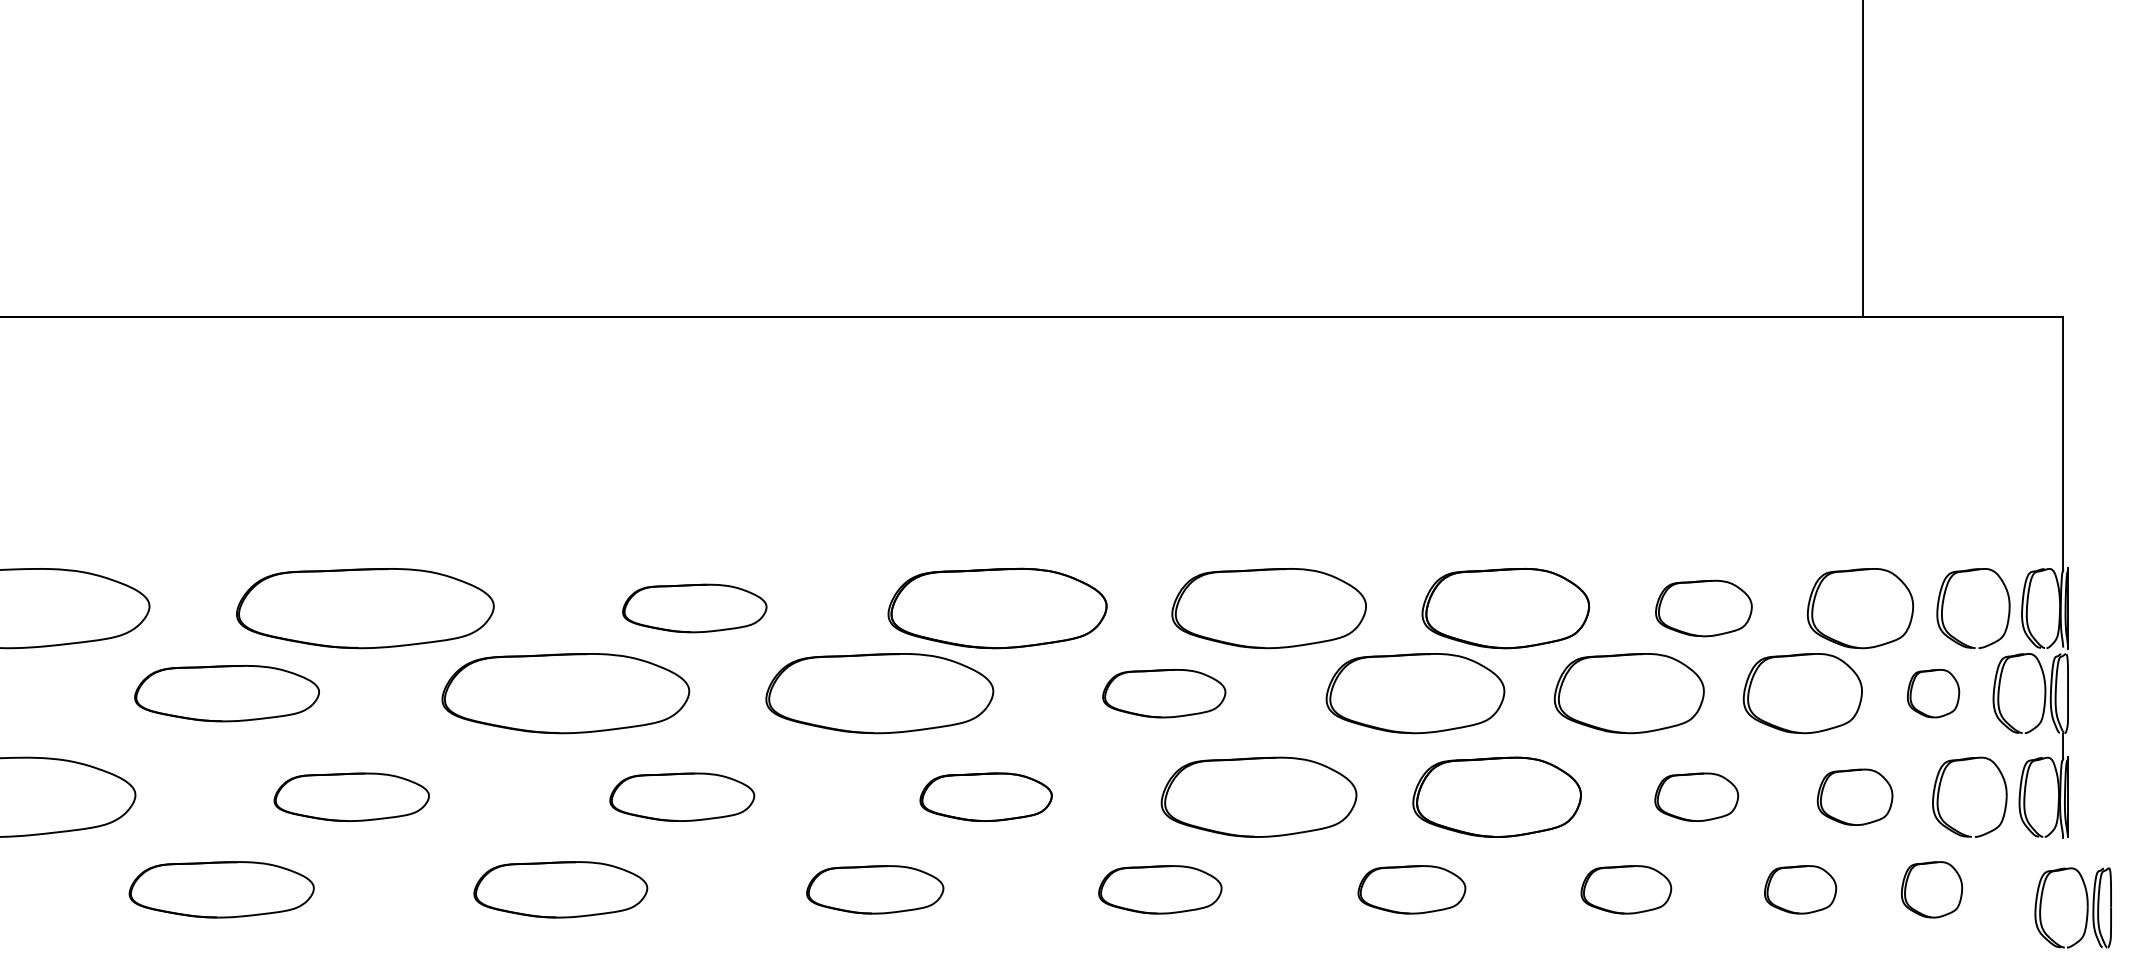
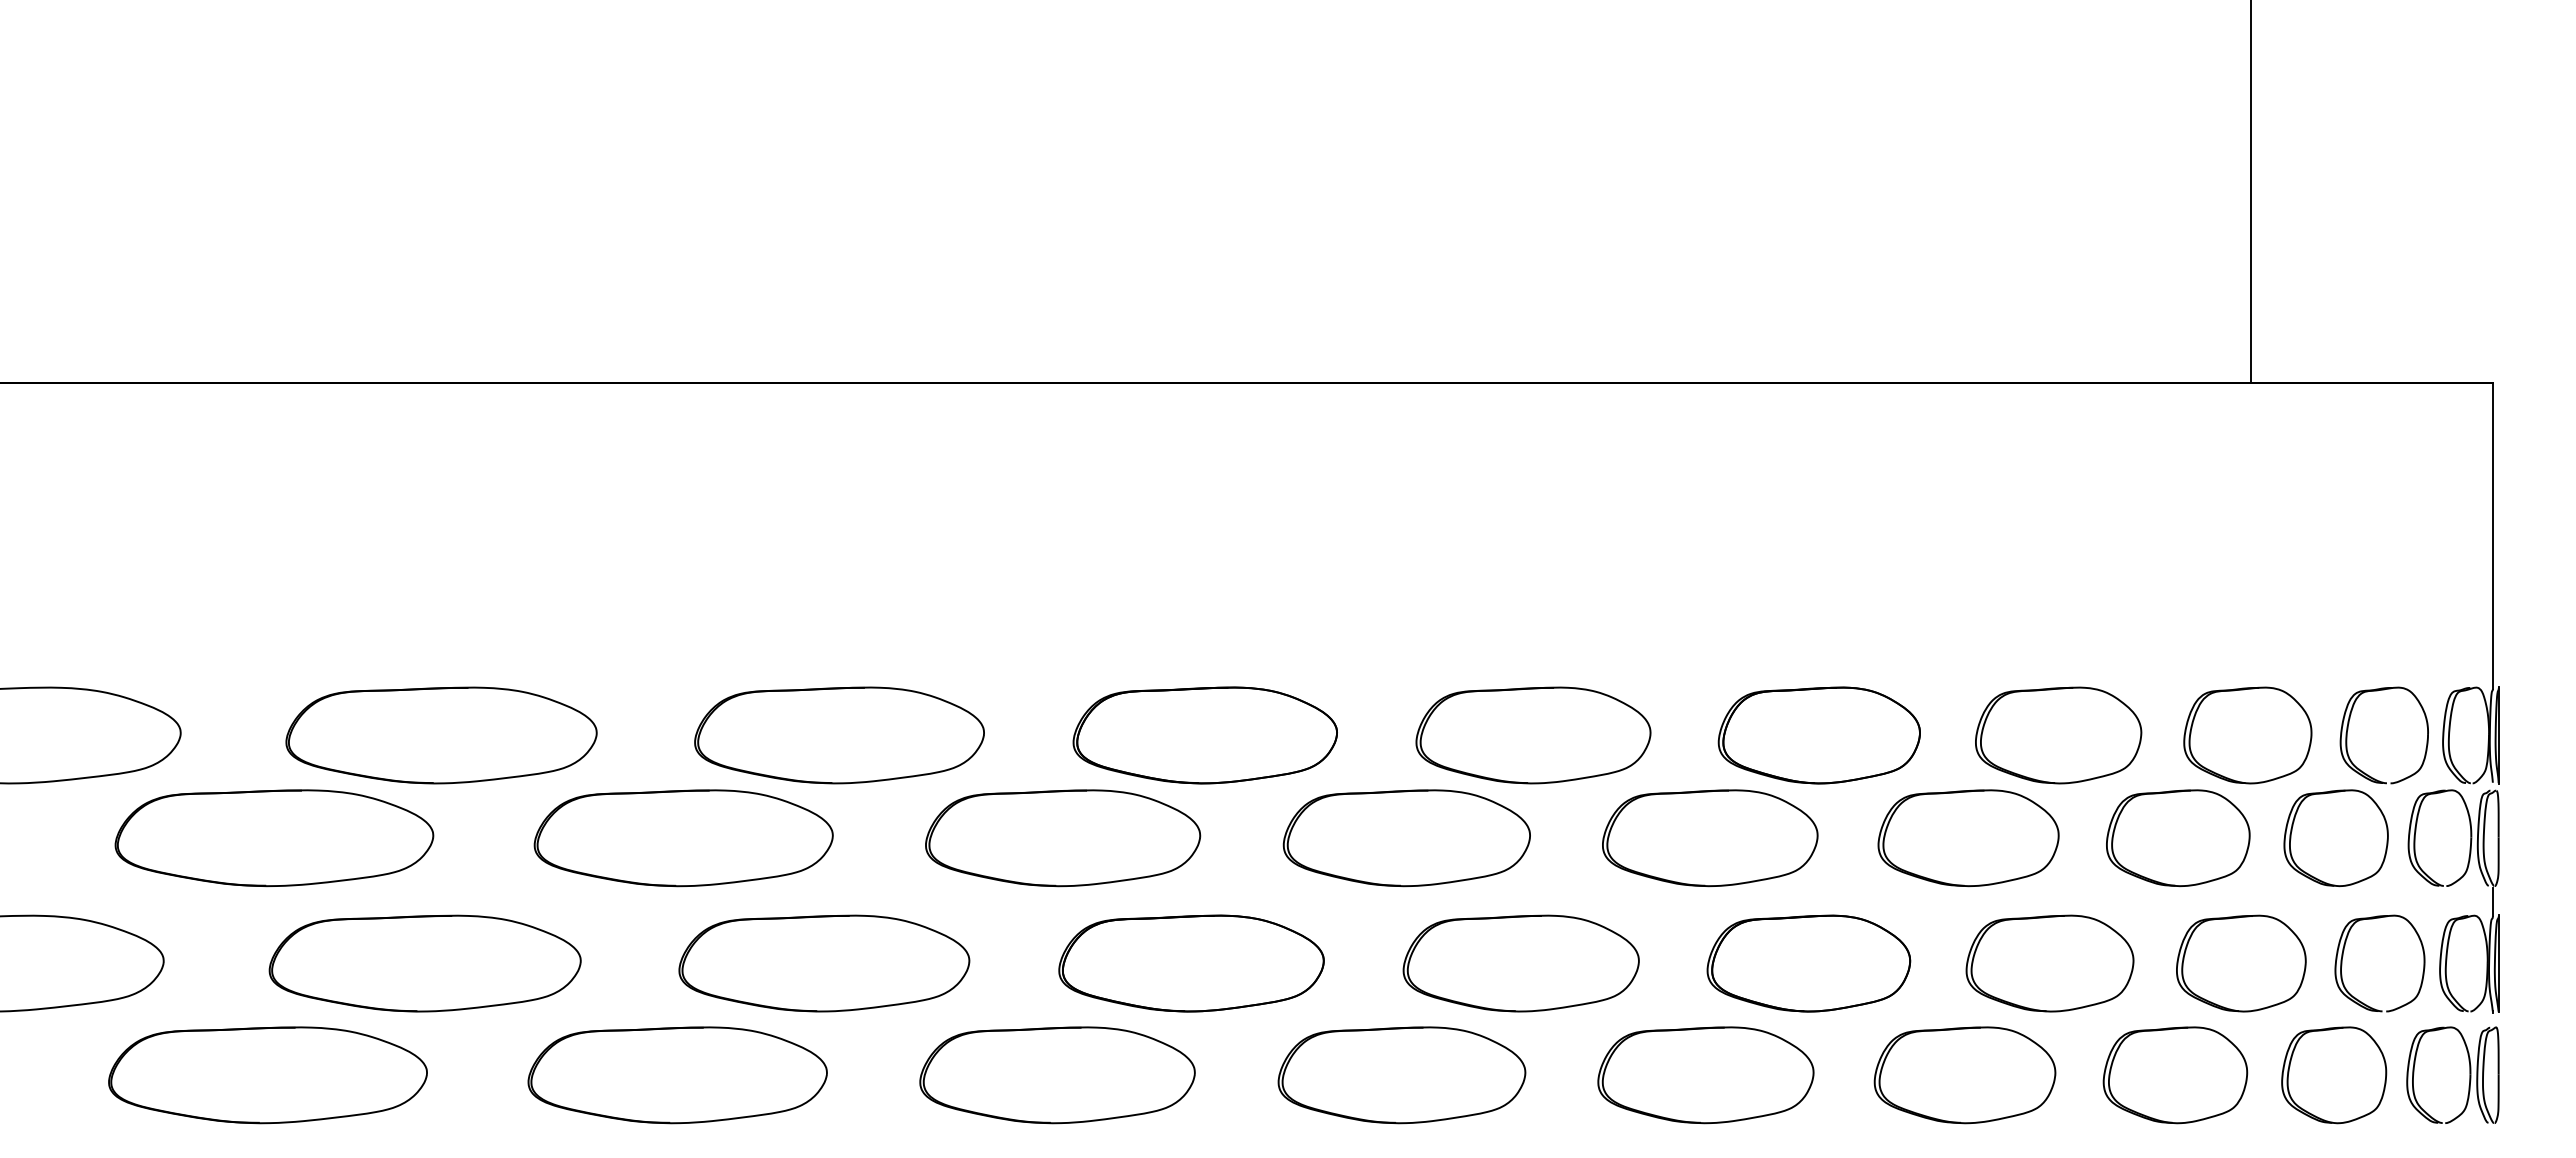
part: (694, 608) -> (839, 735), size x1.67
part: (1703, 608) -> (2058, 735), size x1.43
part: (227, 693) -> (274, 838), size x1.43
part: (1164, 693) -> (1406, 838), size x1.67
part: (1933, 693) -> (2335, 838), size x1.67
part: (351, 797) -> (424, 963), size x1.67
part: (682, 797) -> (824, 963), size x1.67
part: (986, 797) -> (1191, 963), size x1.67
part: (1696, 797) -> (2049, 963), size x1.67
part: (1855, 797) -> (2241, 963), size x1.43
part: (221, 889) -> (267, 1075), size x1.43
part: (560, 889) -> (677, 1075), size x1.43
part: (875, 889) -> (1057, 1075), size x1.67
part: (1159, 889) -> (1401, 1075), size x1.67
part: (1411, 889) -> (1705, 1075), size x1.67
part: (1625, 889) -> (1964, 1075), size x1.67
part: (1800, 889) -> (2175, 1075), size x1.67
part: (1932, 889) -> (2334, 1075), size x1.43
part: (2086, 907) -> (2469, 1074), moved

